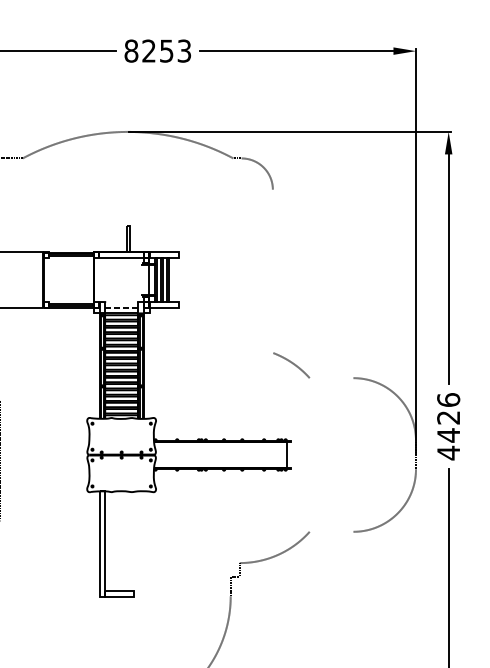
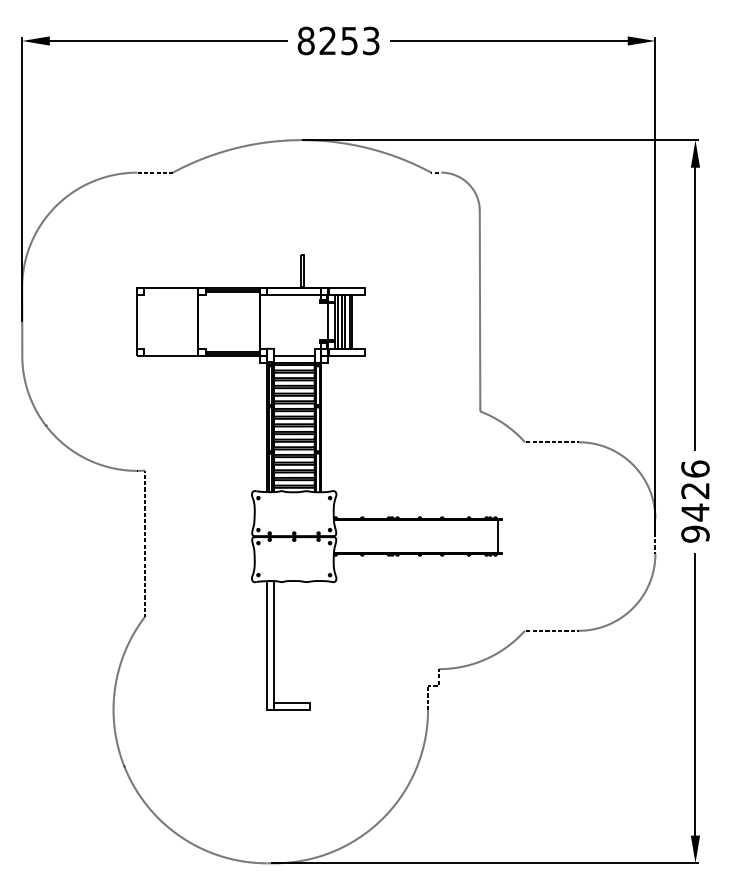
line: (272, 270) -> (479, 310), added
line: (121, 308) -> (294, 356), dashed -> solid
line: (331, 378) -> (551, 442), added
text: (448, 453) -> (695, 534), 4426 -> 9426
line: (331, 531) -> (551, 630), added

